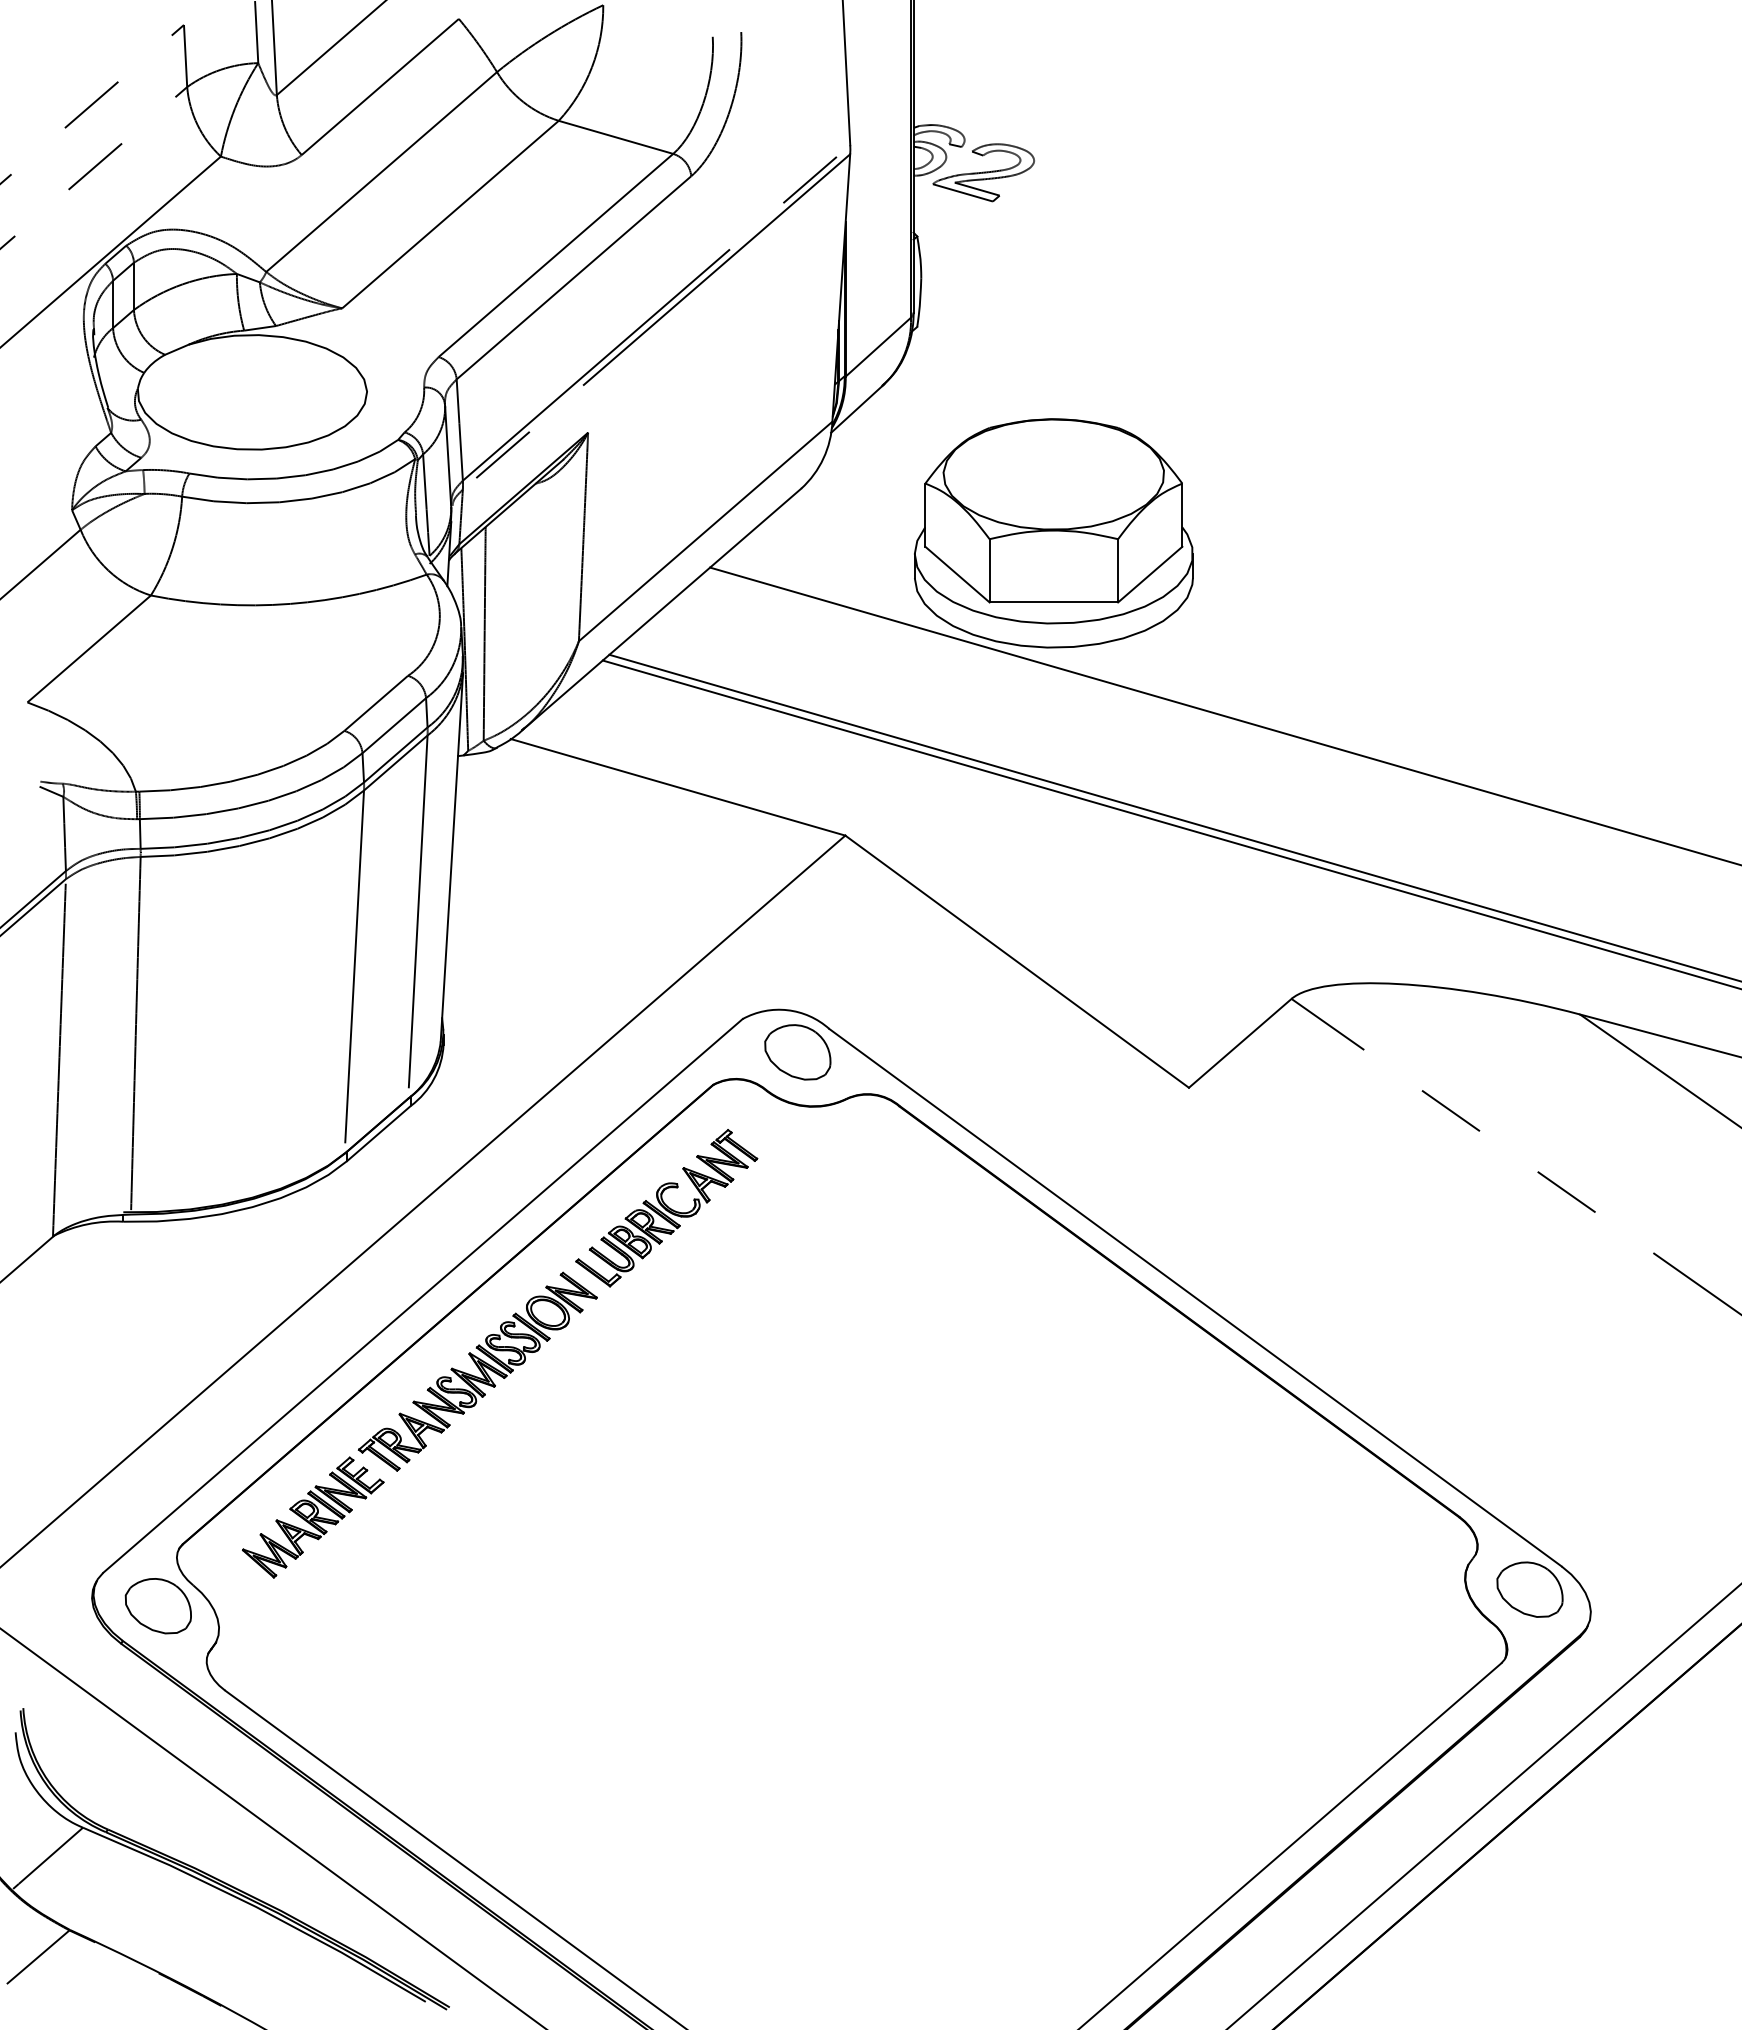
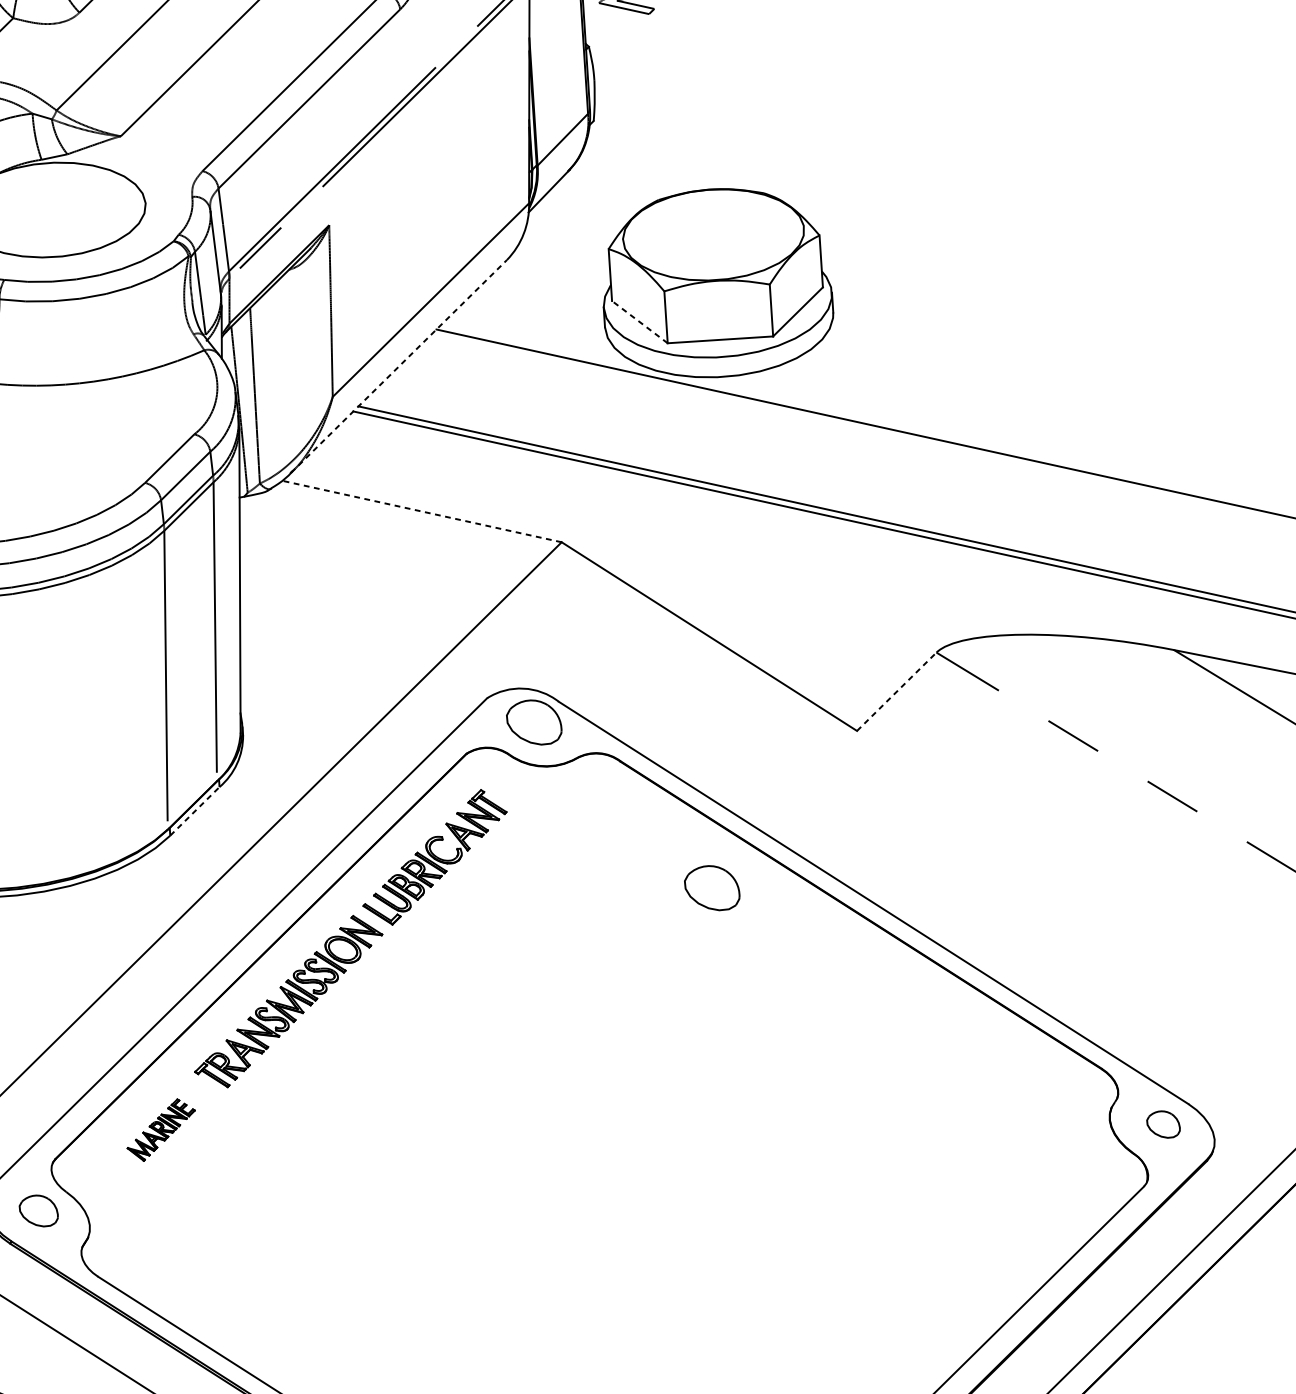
line: (957, 574) -> (639, 322), solid -> dashed
line: (662, 609) -> (399, 366), solid -> dashed
line: (677, 787) -> (421, 511), solid -> dashed
line: (1240, 1043) -> (896, 691), solid -> dashed
line: (379, 1133) -> (195, 811), solid -> dashed
part: (1000, 1267) -> (711, 888), added
part: (313, 1517) -> (161, 1130), size x0.6
part: (1529, 1589) -> (1163, 1124), size x0.6
part: (157, 1606) -> (38, 1211), size x0.7

